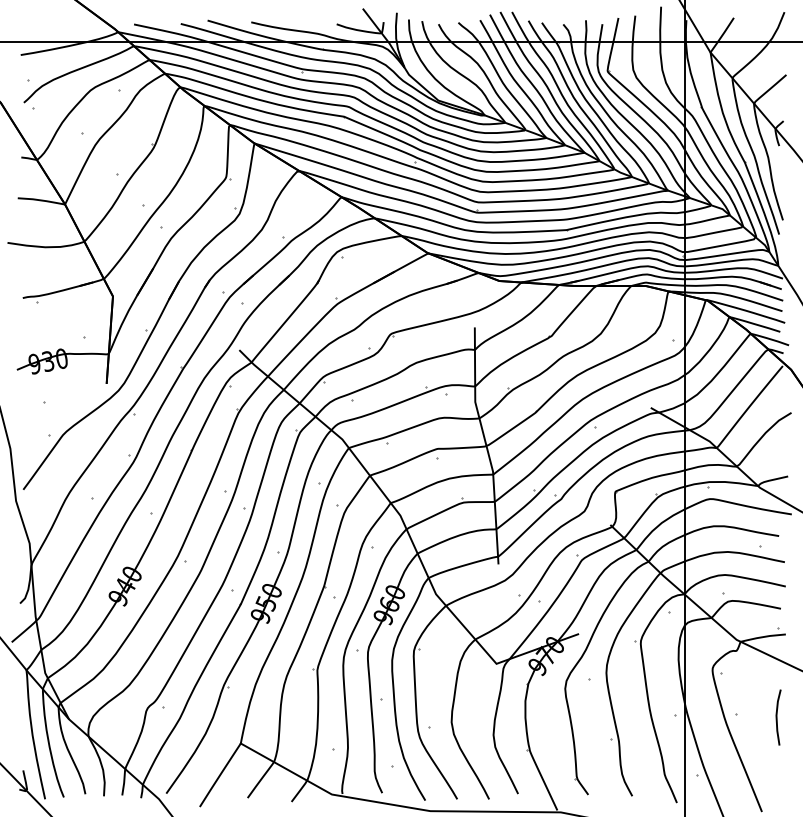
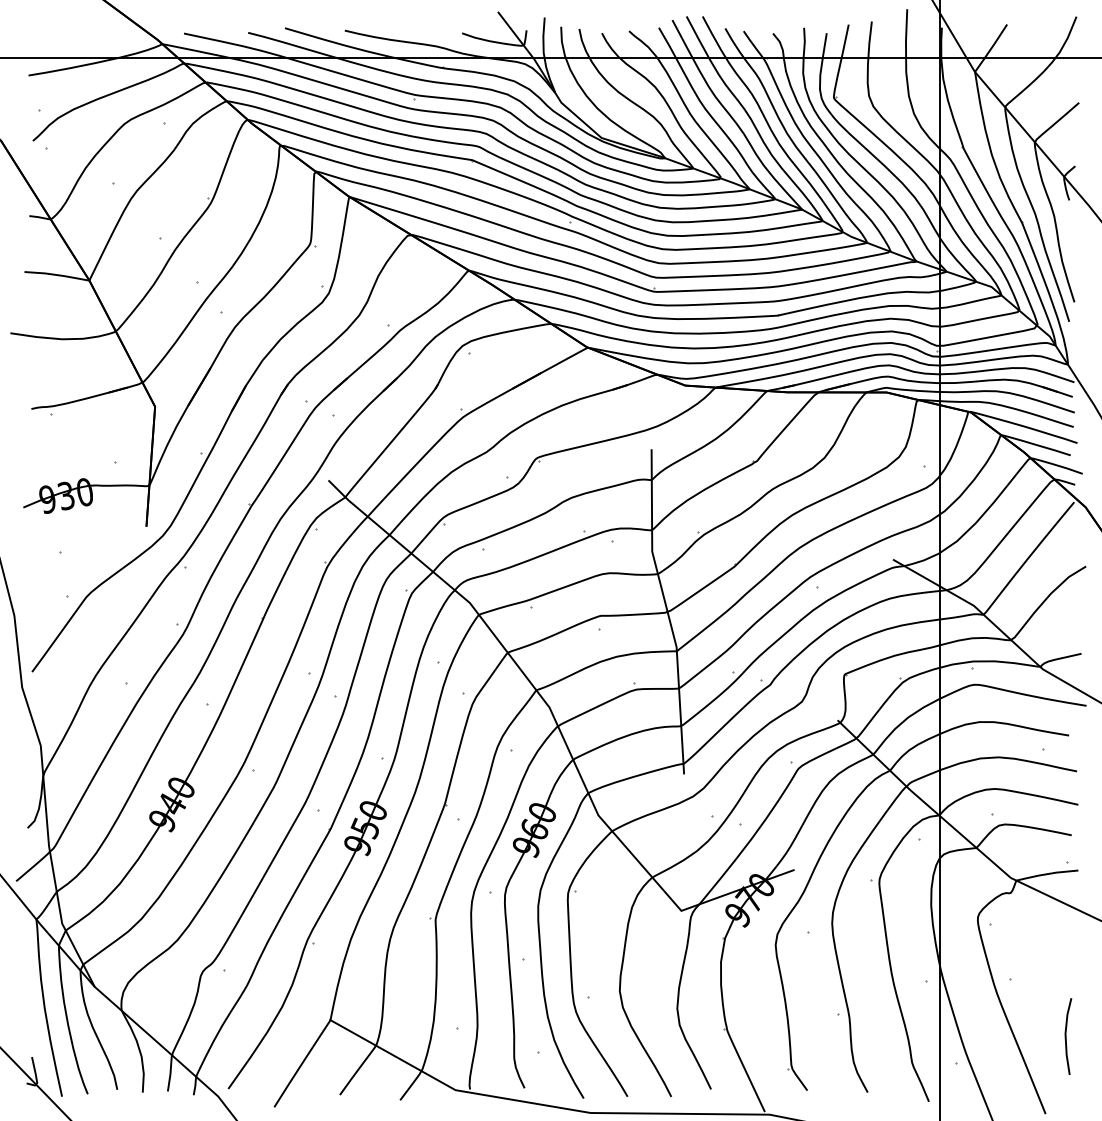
line: (777, 717) -> (1066, 1036), moved

